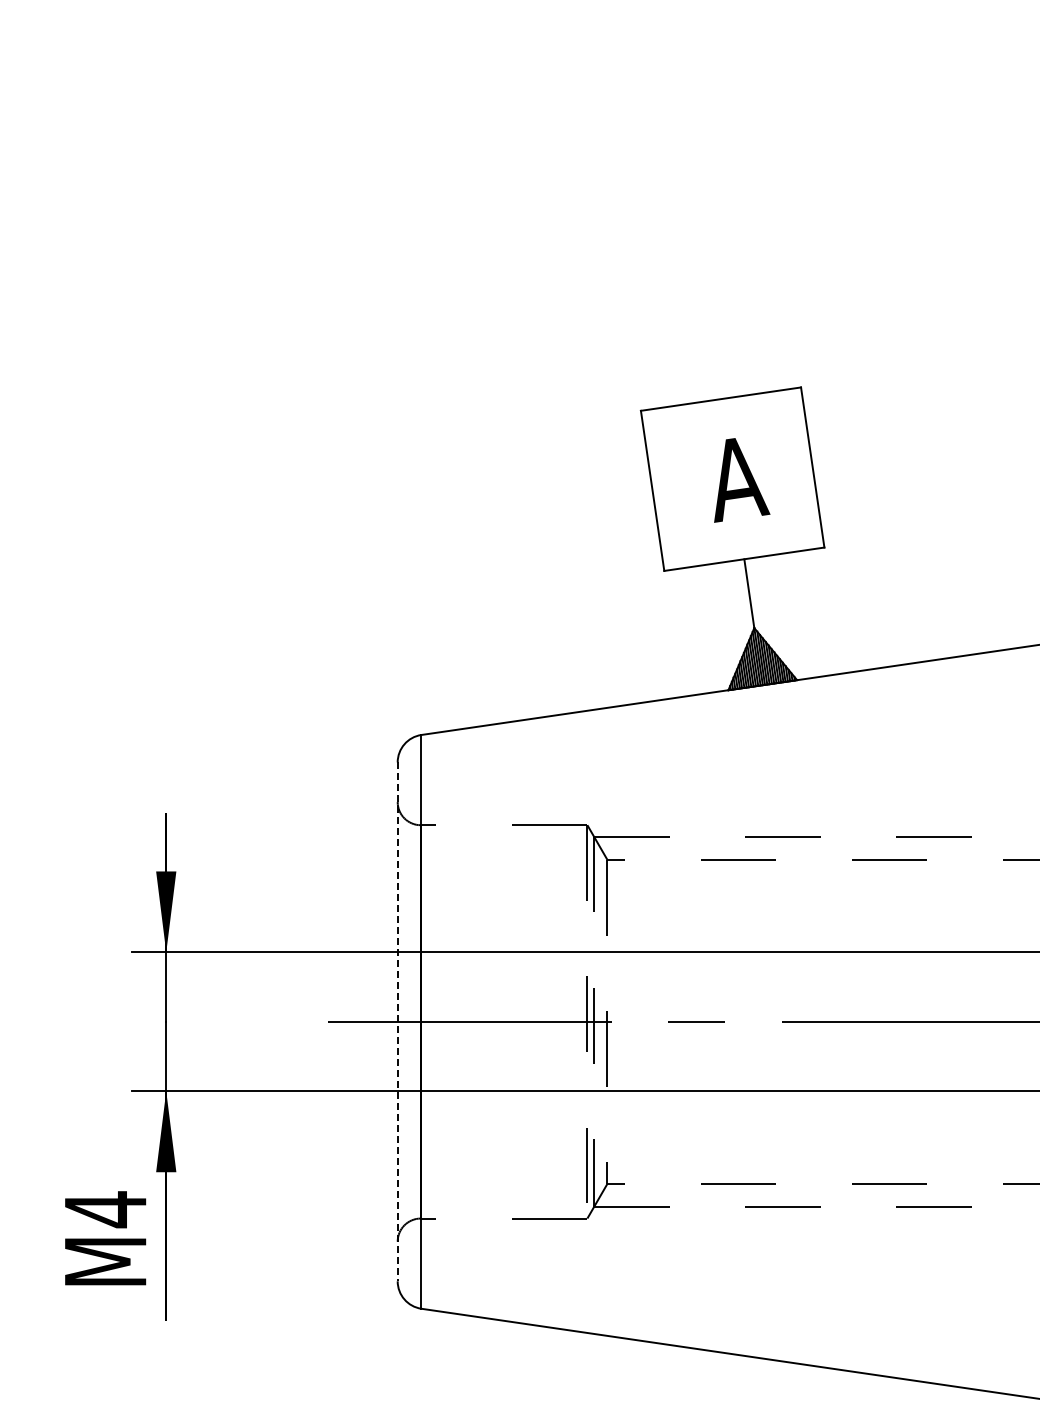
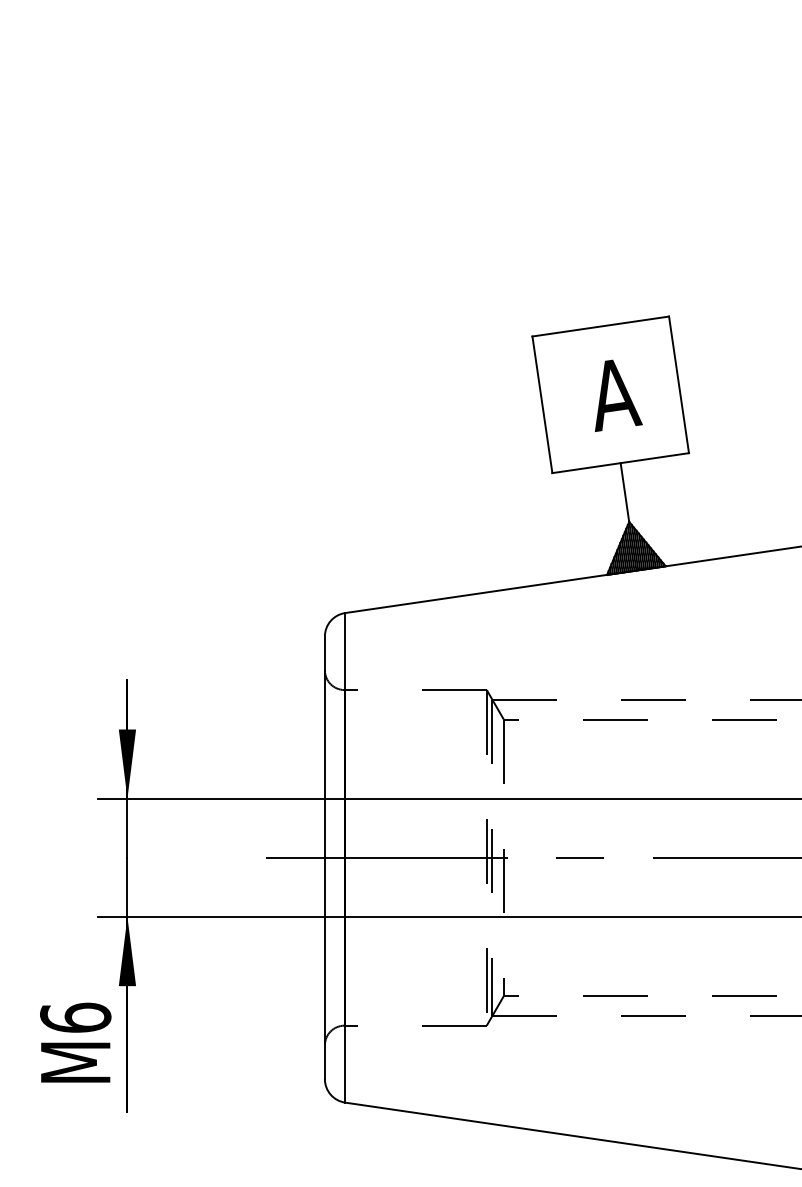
line: (397, 1022) -> (324, 858), dashed -> solid
text: (105, 1209) -> (75, 1017), M4 -> M6

